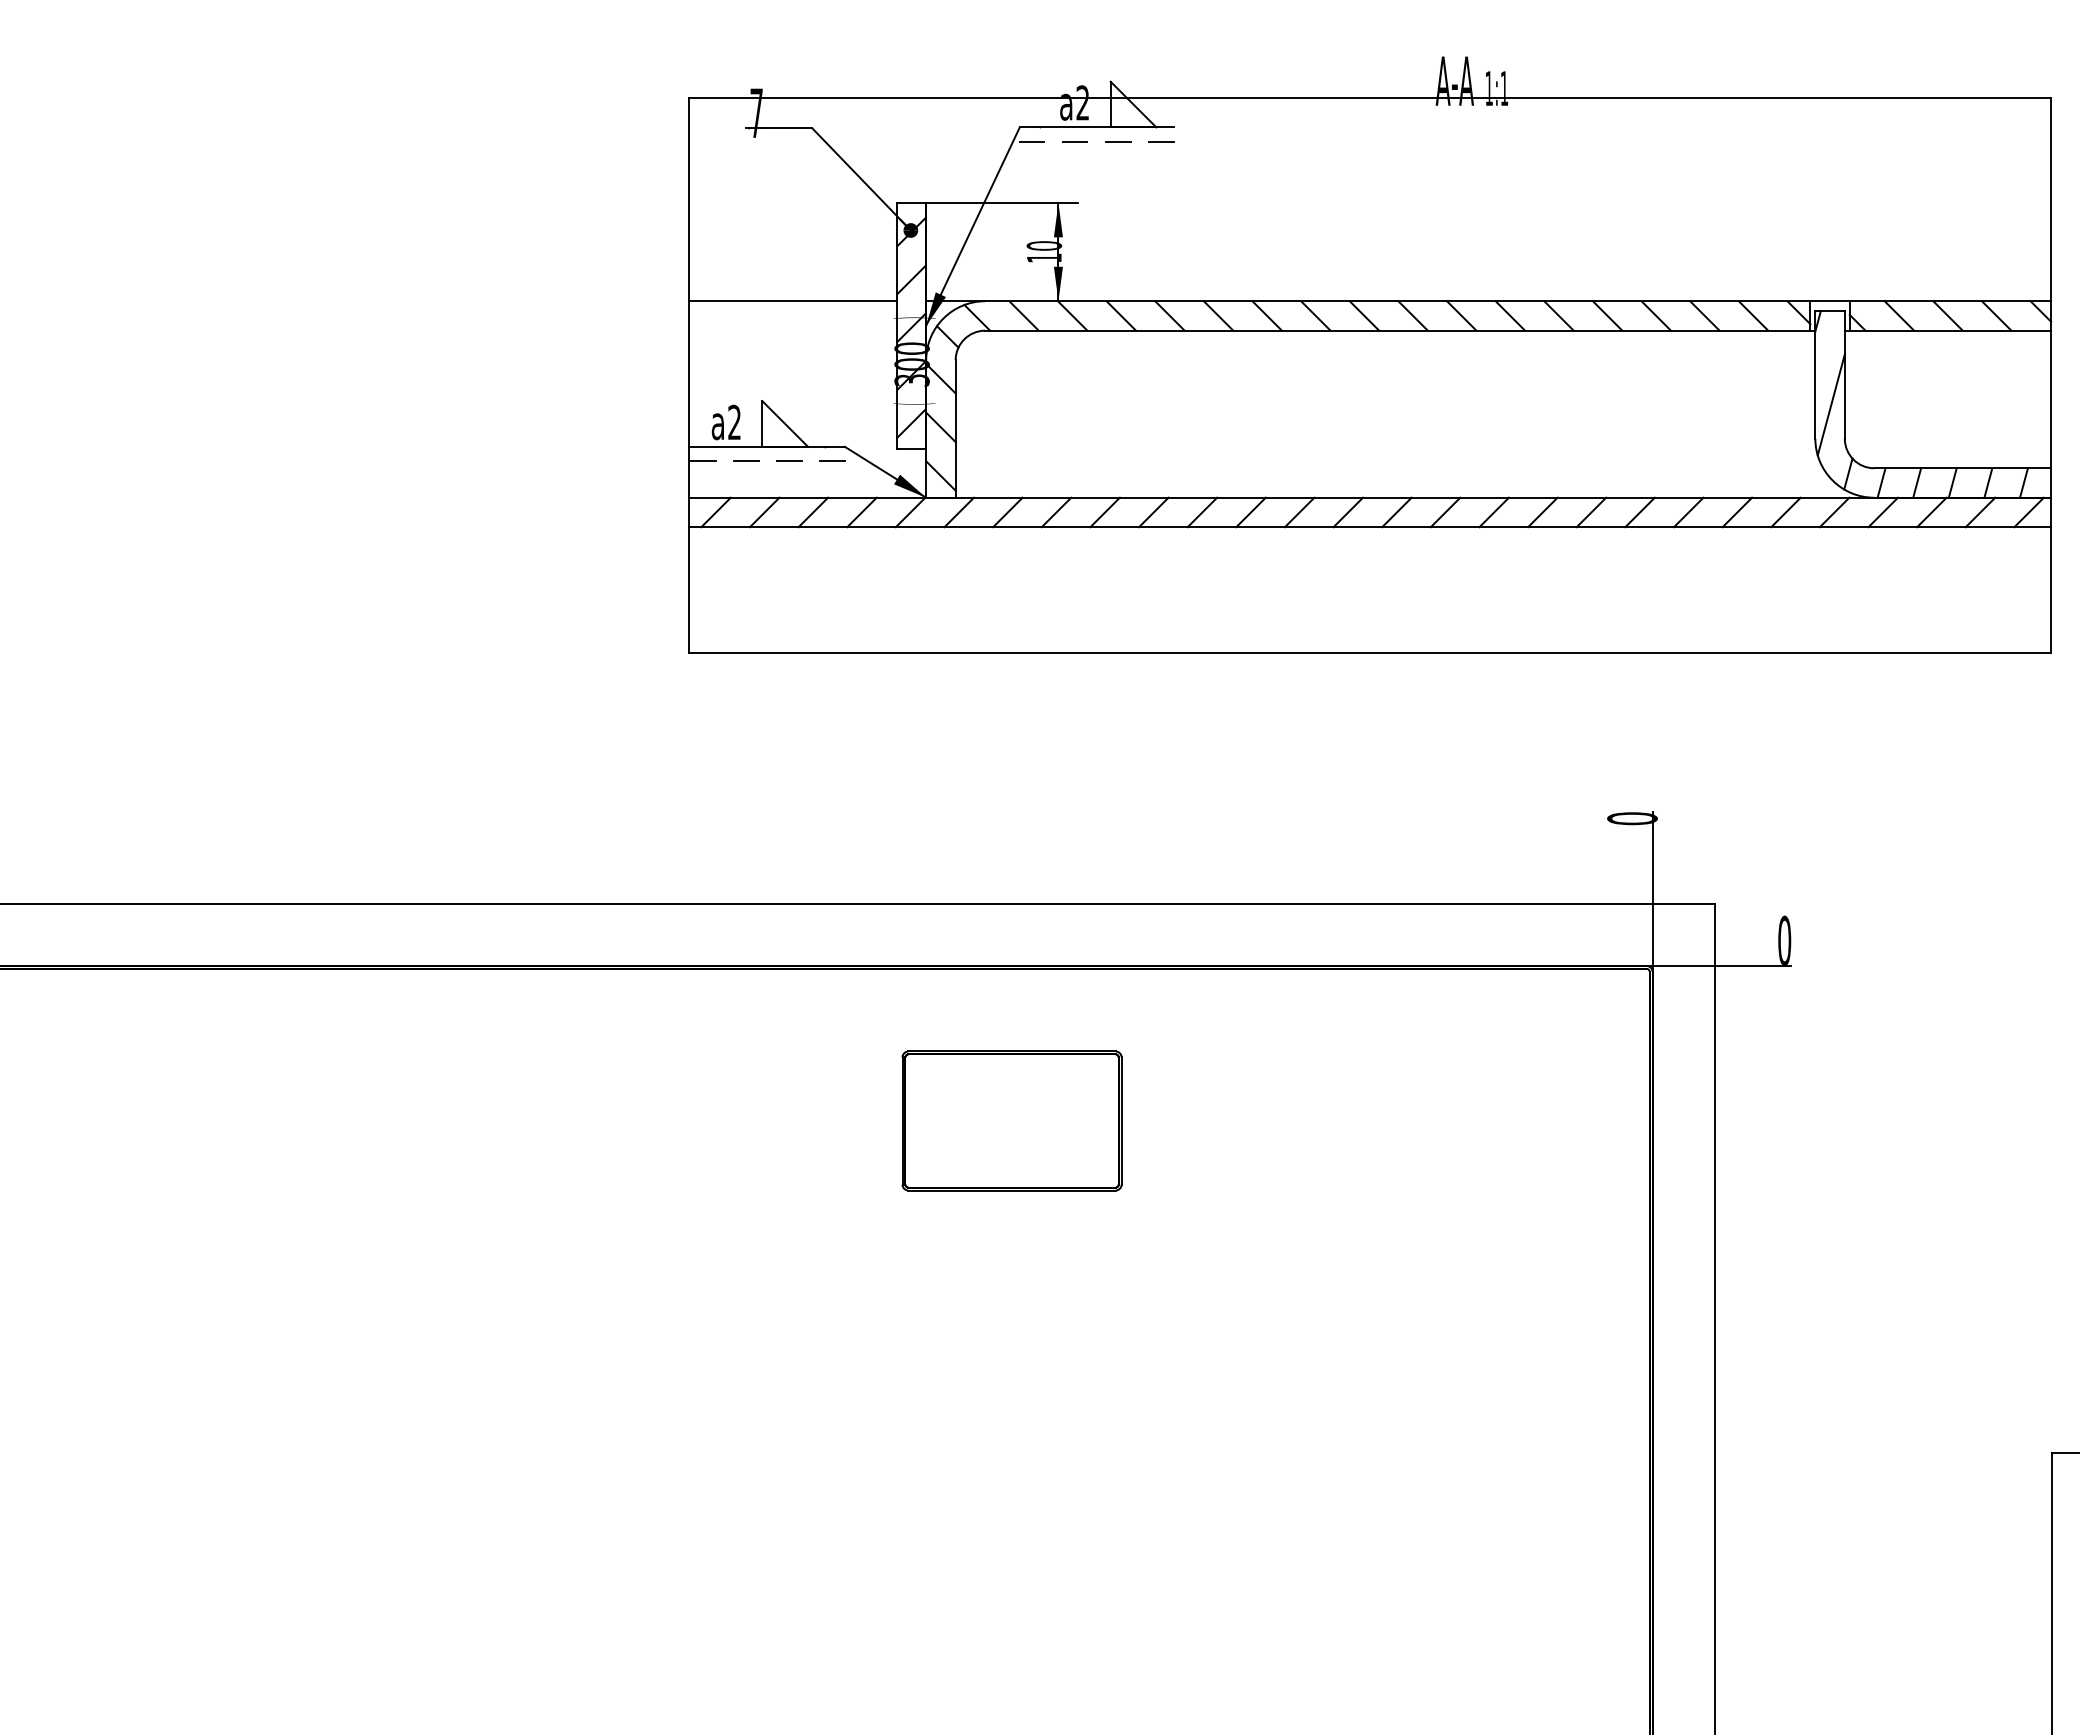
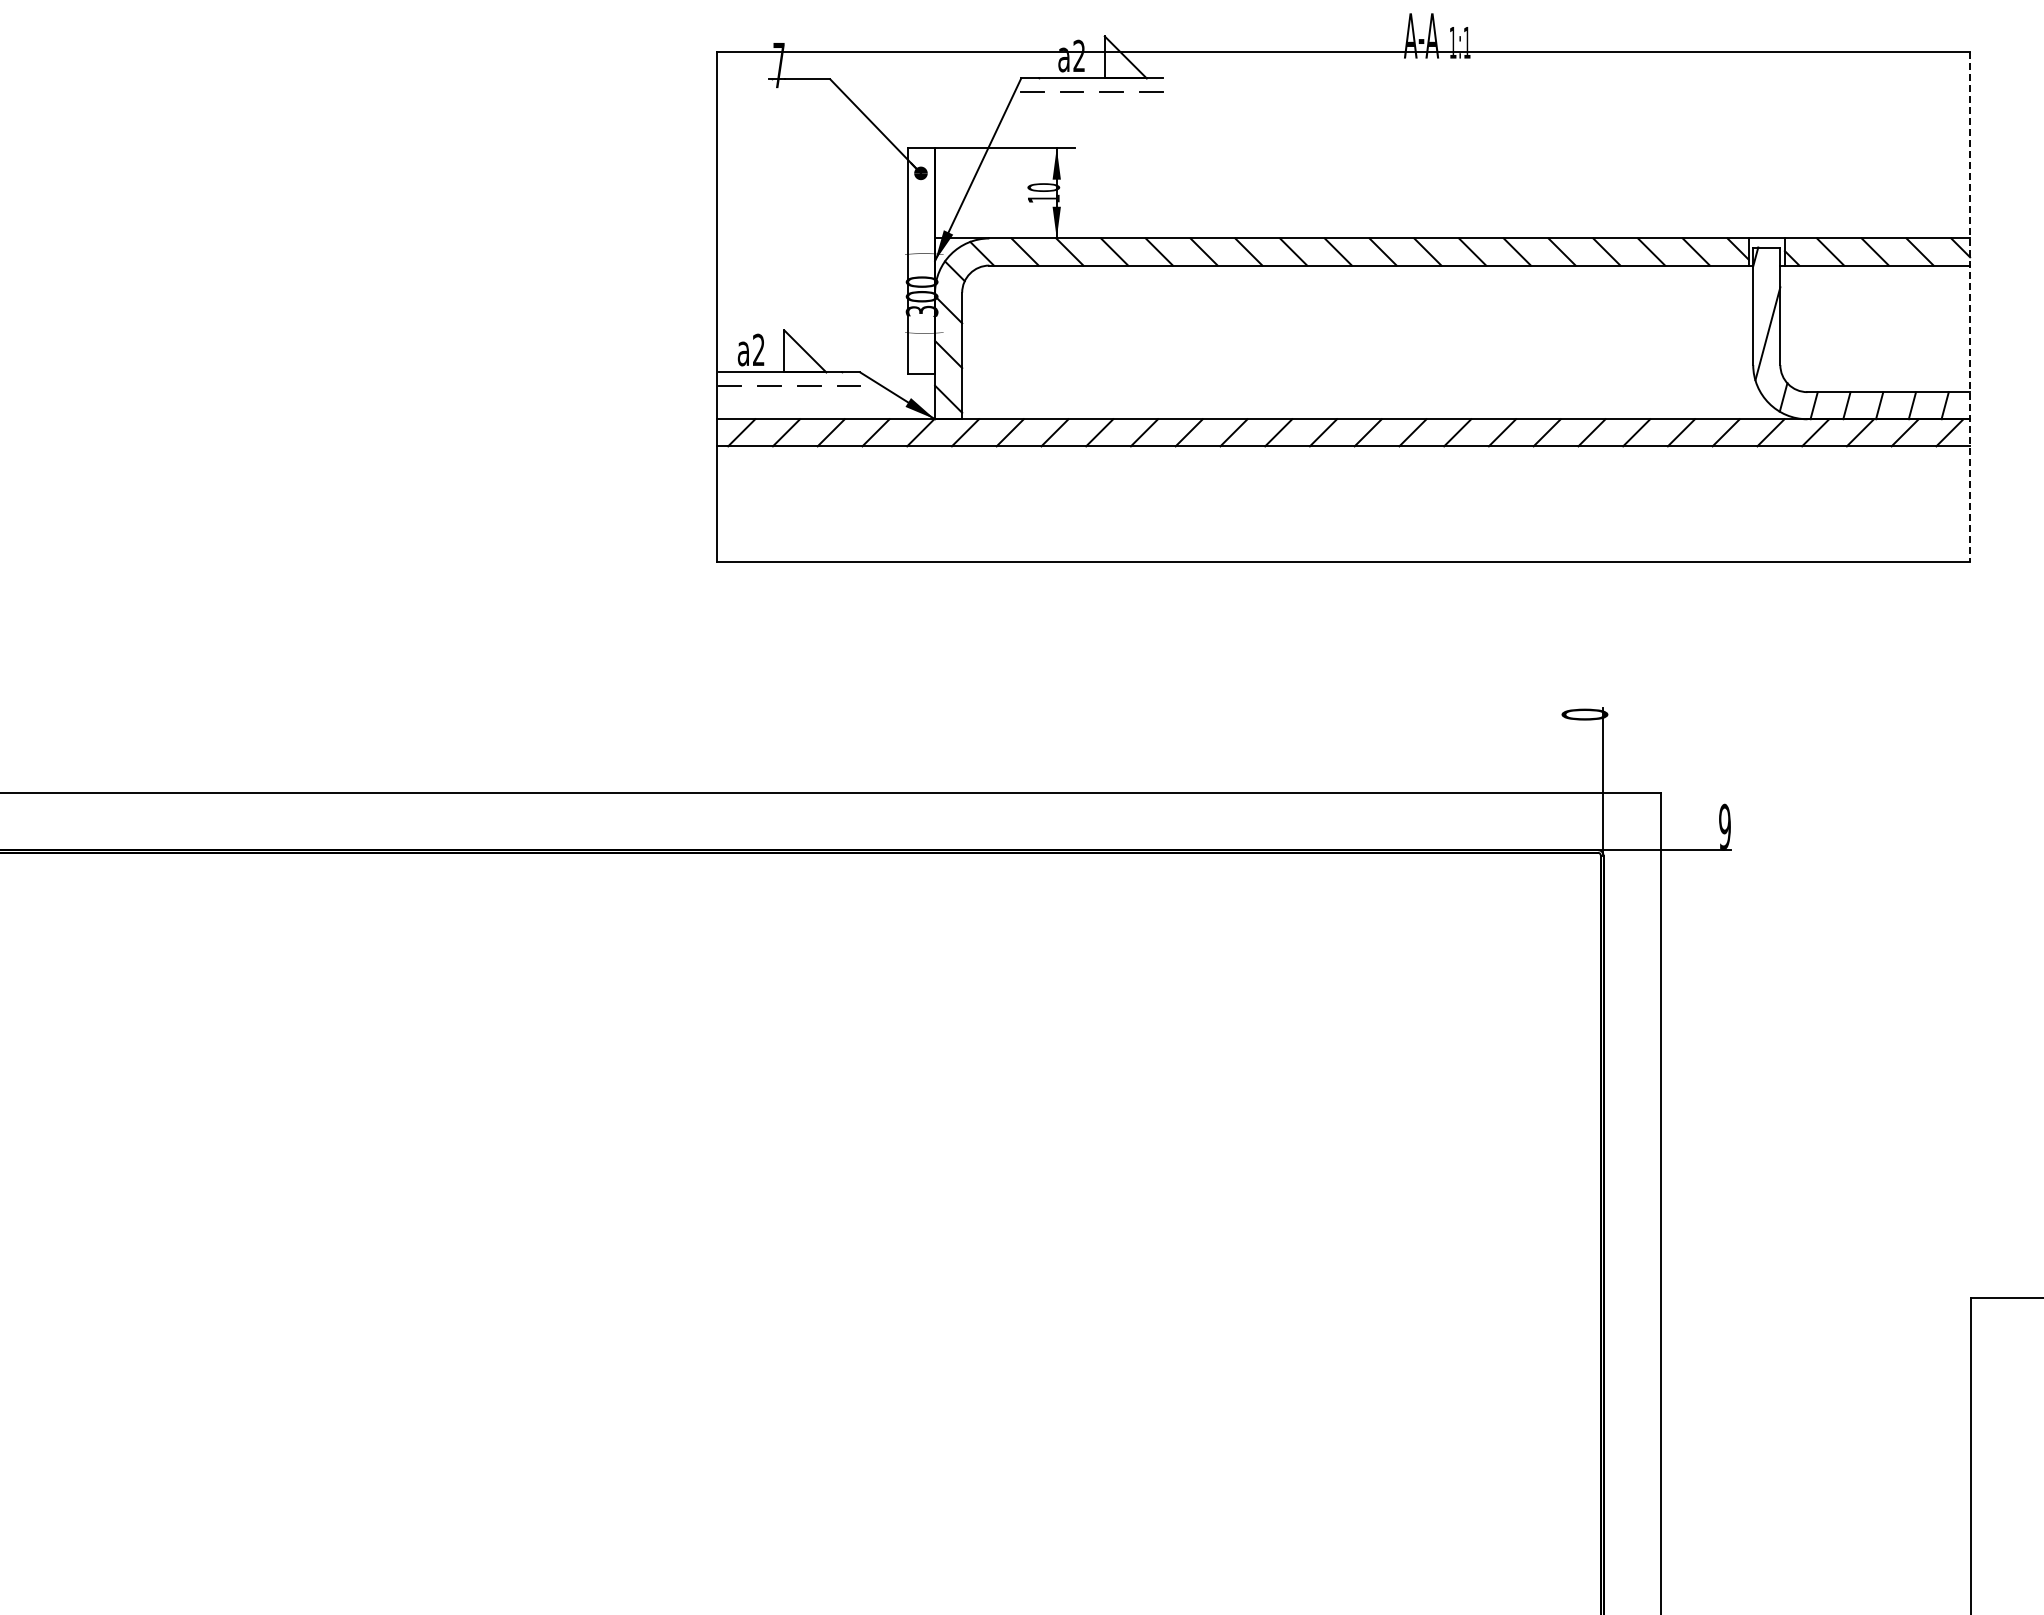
line: (792, 301) -> (812, 238), removed
hatch: (911, 327) -> (921, 262), removed
line: (2051, 375) -> (1970, 306), solid -> dashed
text: (1784, 940) -> (1724, 826), 0 -> 9
part: (1011, 1120) -> (1013, 992), removed

